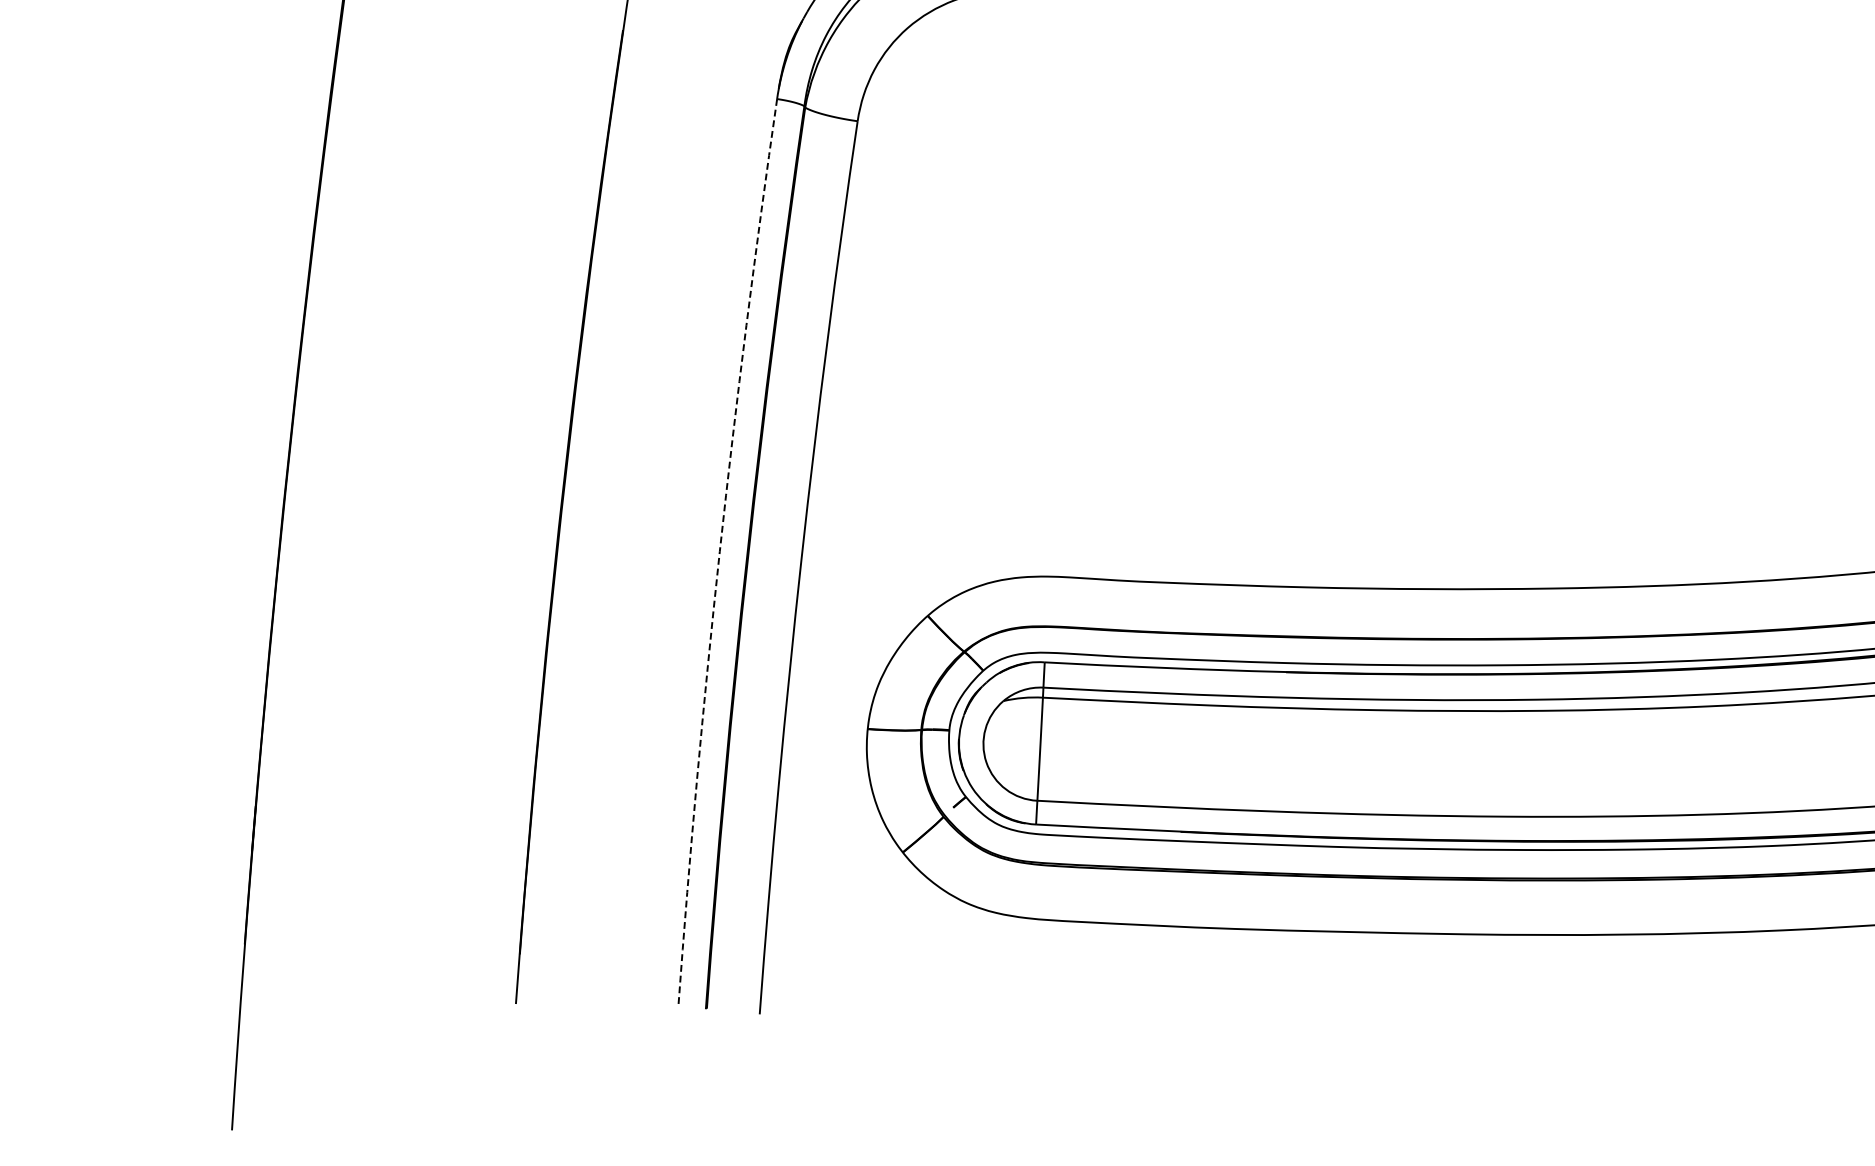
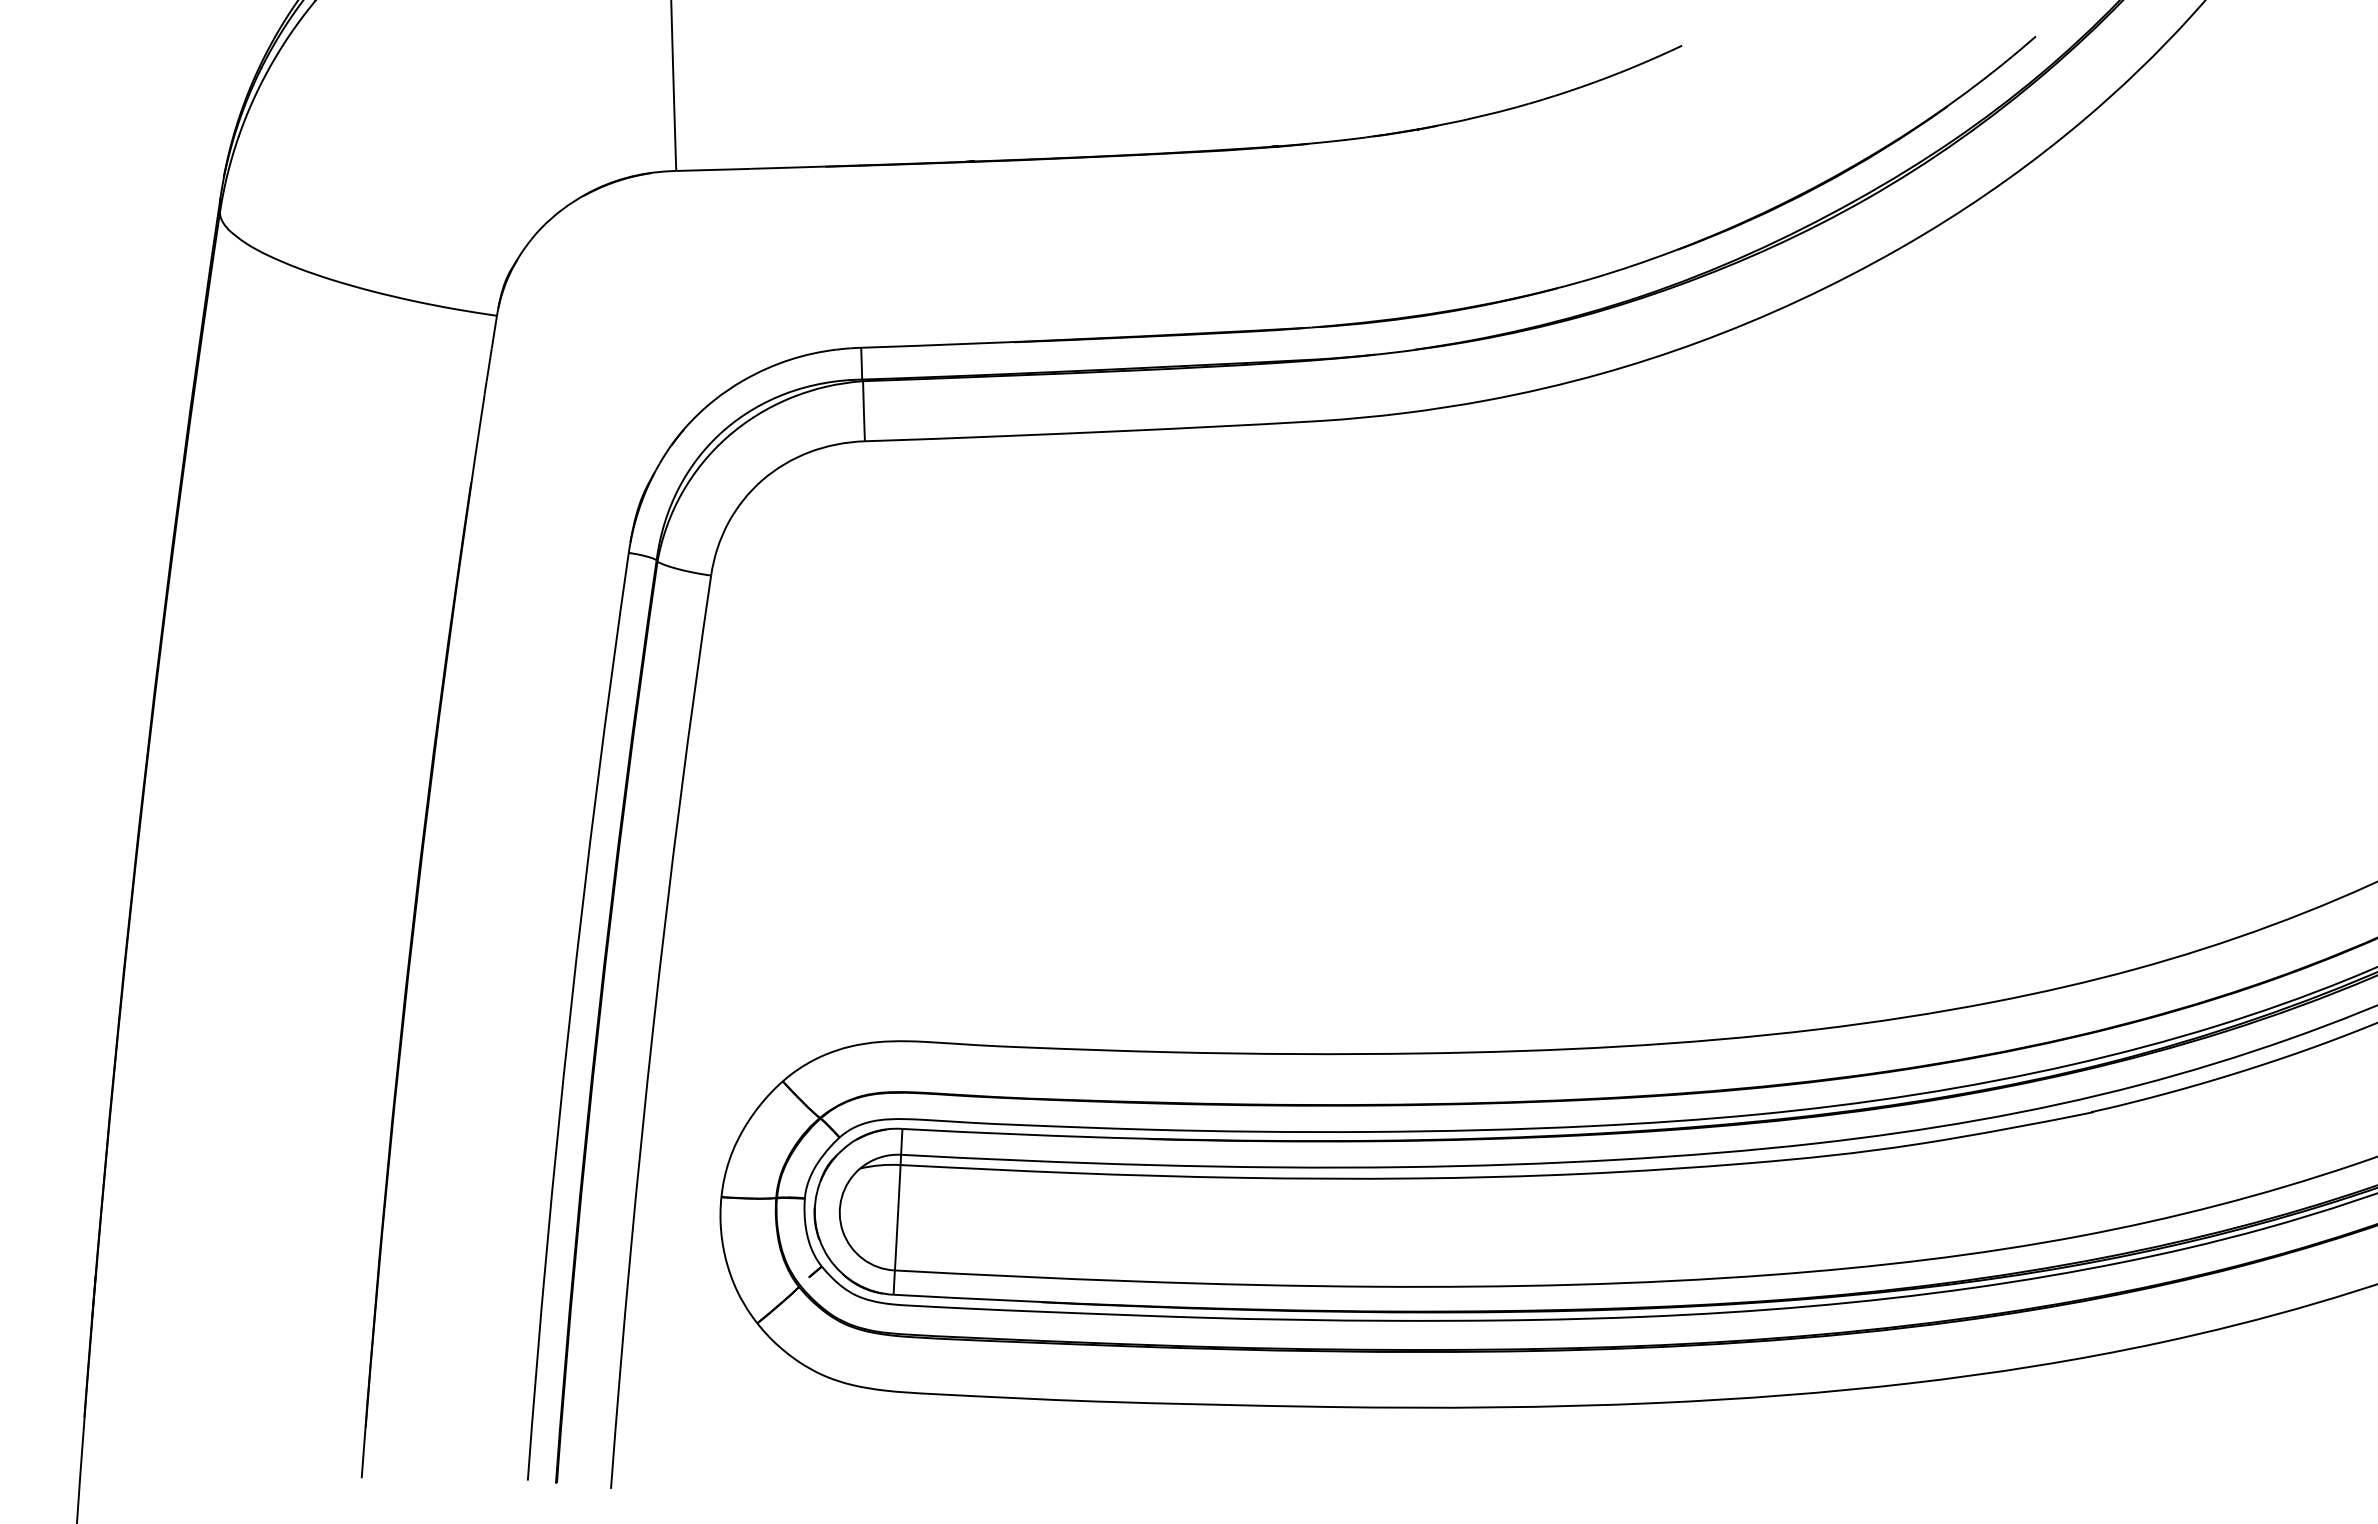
arc: (720, 551) -> (570, 1015), dashed -> solid

